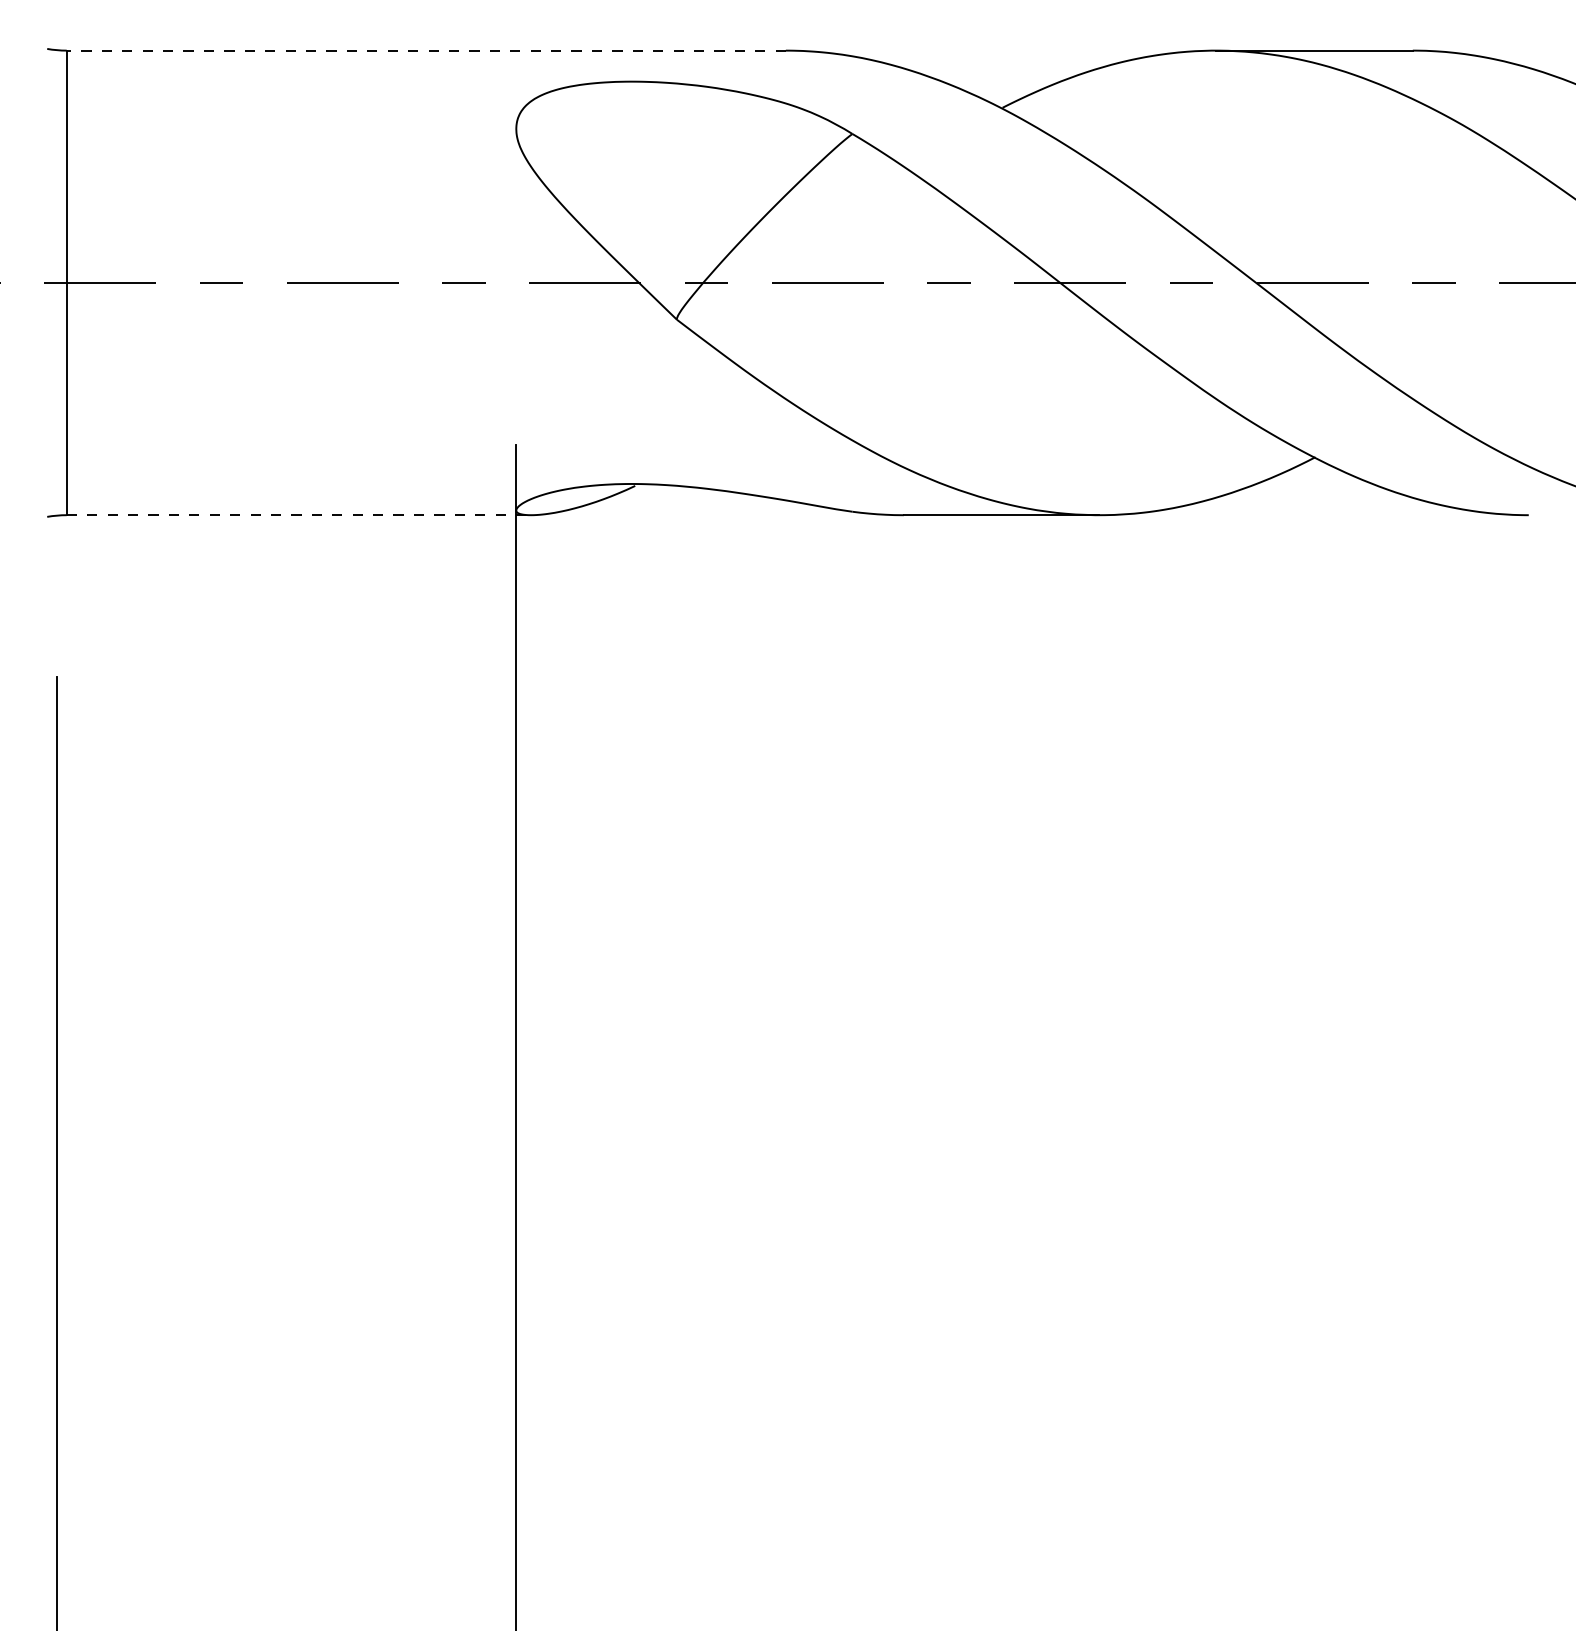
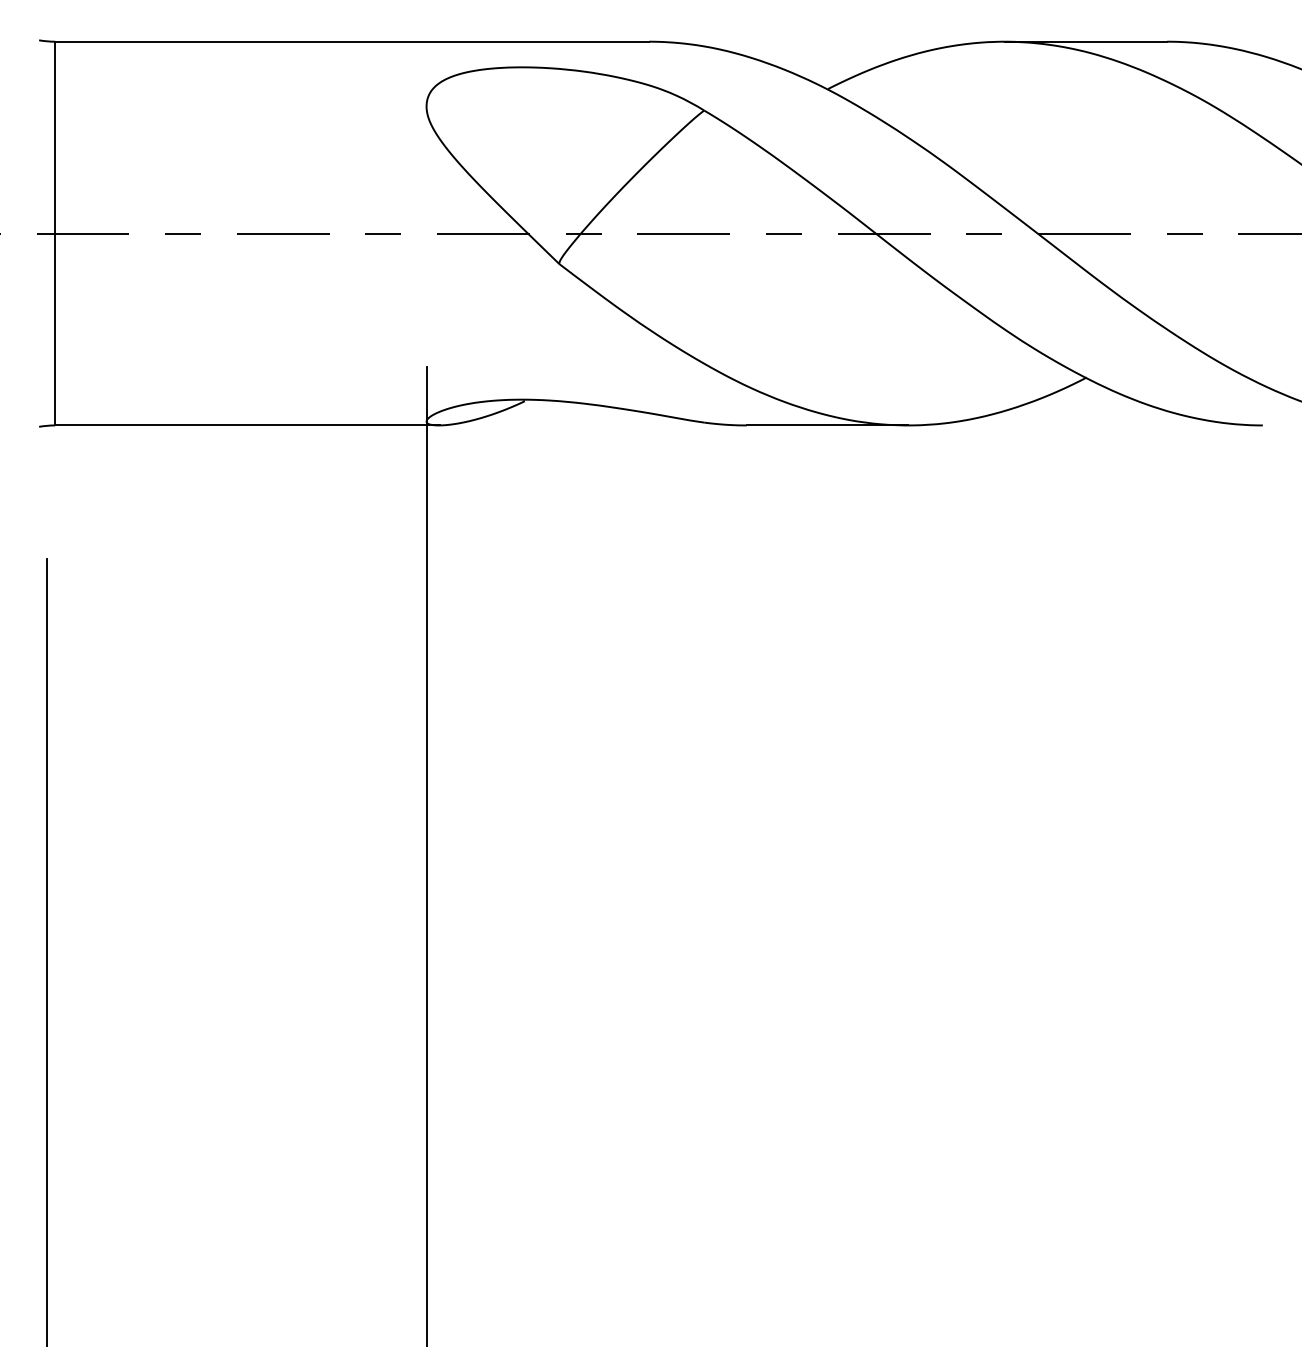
line: (426, 50) -> (352, 41), dashed -> solid
line: (299, 515) -> (247, 425), dashed -> solid

